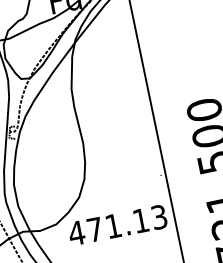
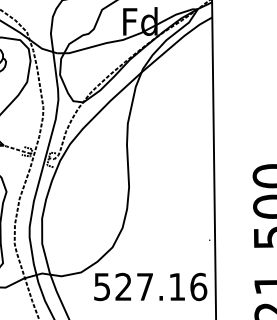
text: (118, 224) -> (150, 286), 471.13 -> 527.16

